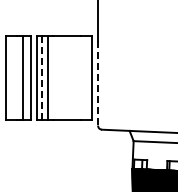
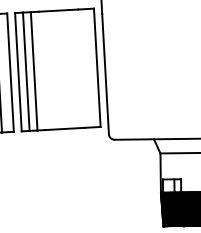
line: (42, 78) -> (26, 72), dashed -> solid
line: (98, 83) -> (106, 74), dashed -> solid

